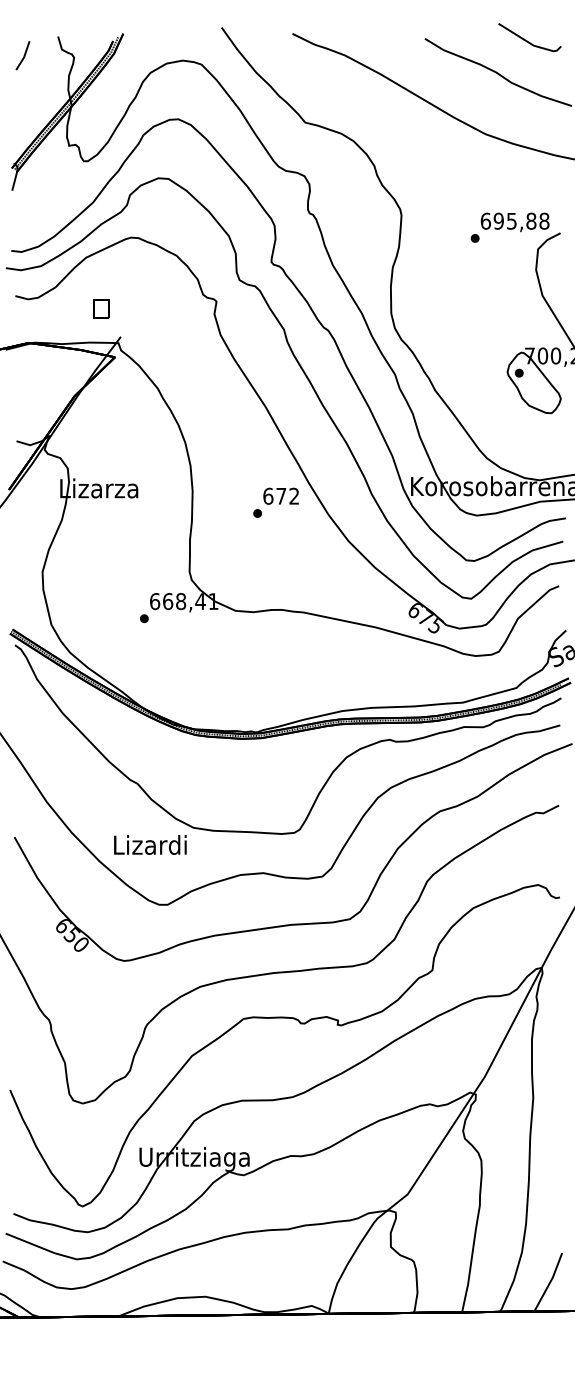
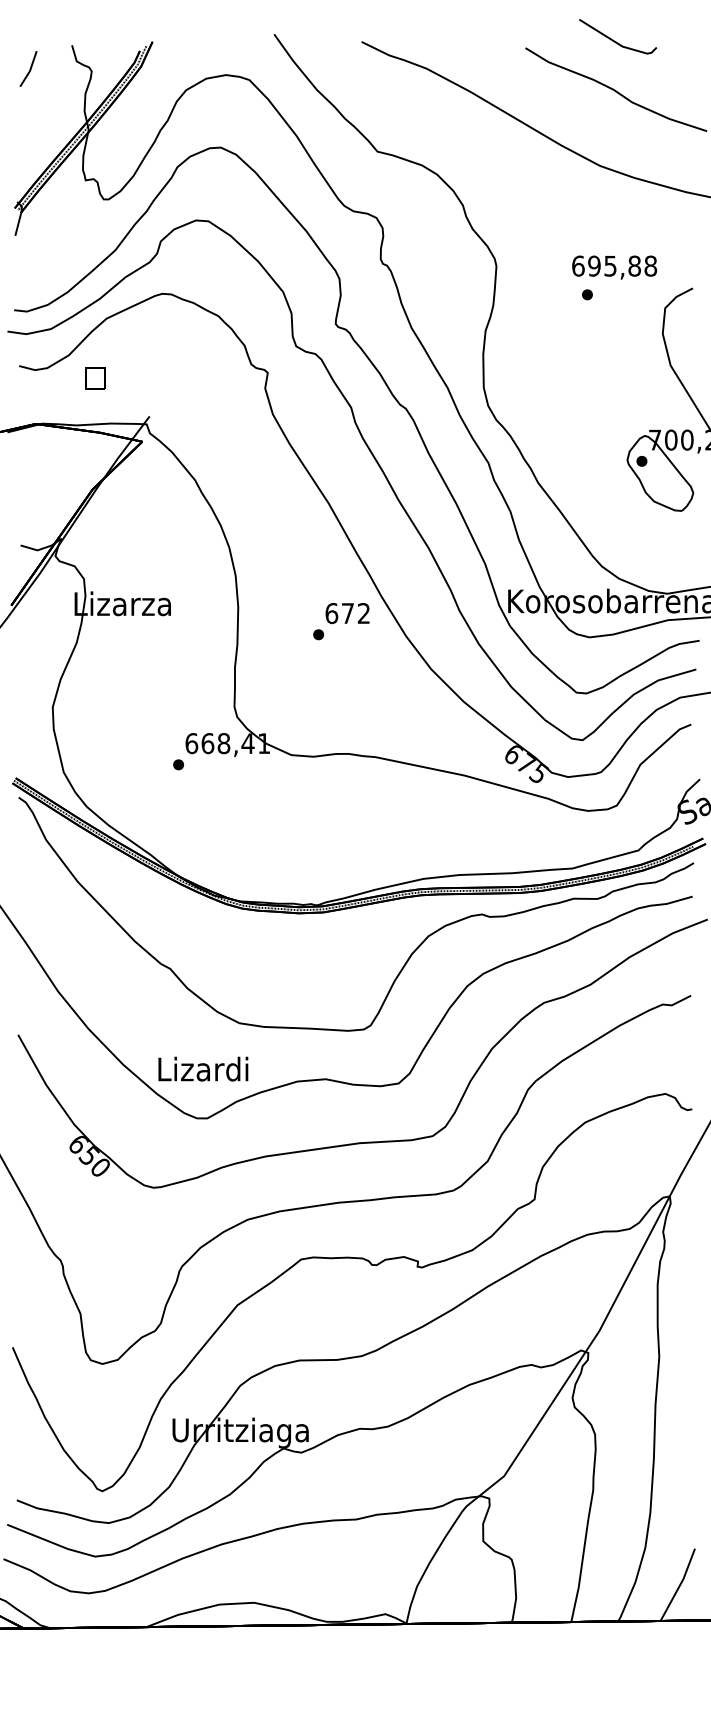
part: (529, 37) -> (617, 36), moved
text: (514, 222) -> (613, 267), moved
part: (101, 308) -> (95, 377), moved
text: (150, 844) -> (203, 1068), moved

